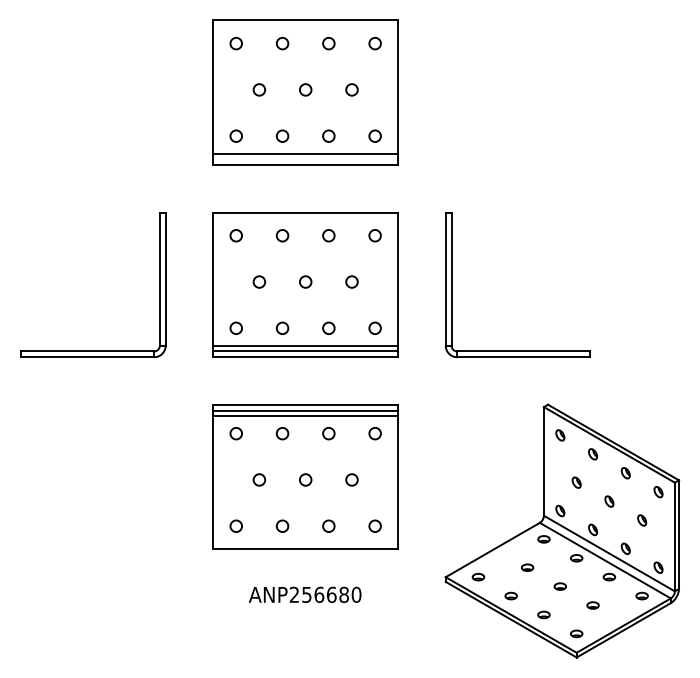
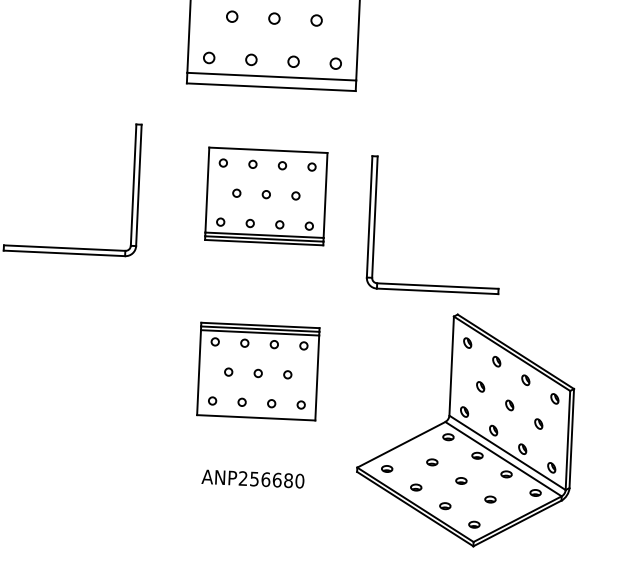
part: (305, 284) -> (266, 196), size x0.7
part: (452, 285) -> (375, 222), moved
part: (305, 476) -> (258, 371), size x0.7
part: (562, 530) -> (465, 429), moved

